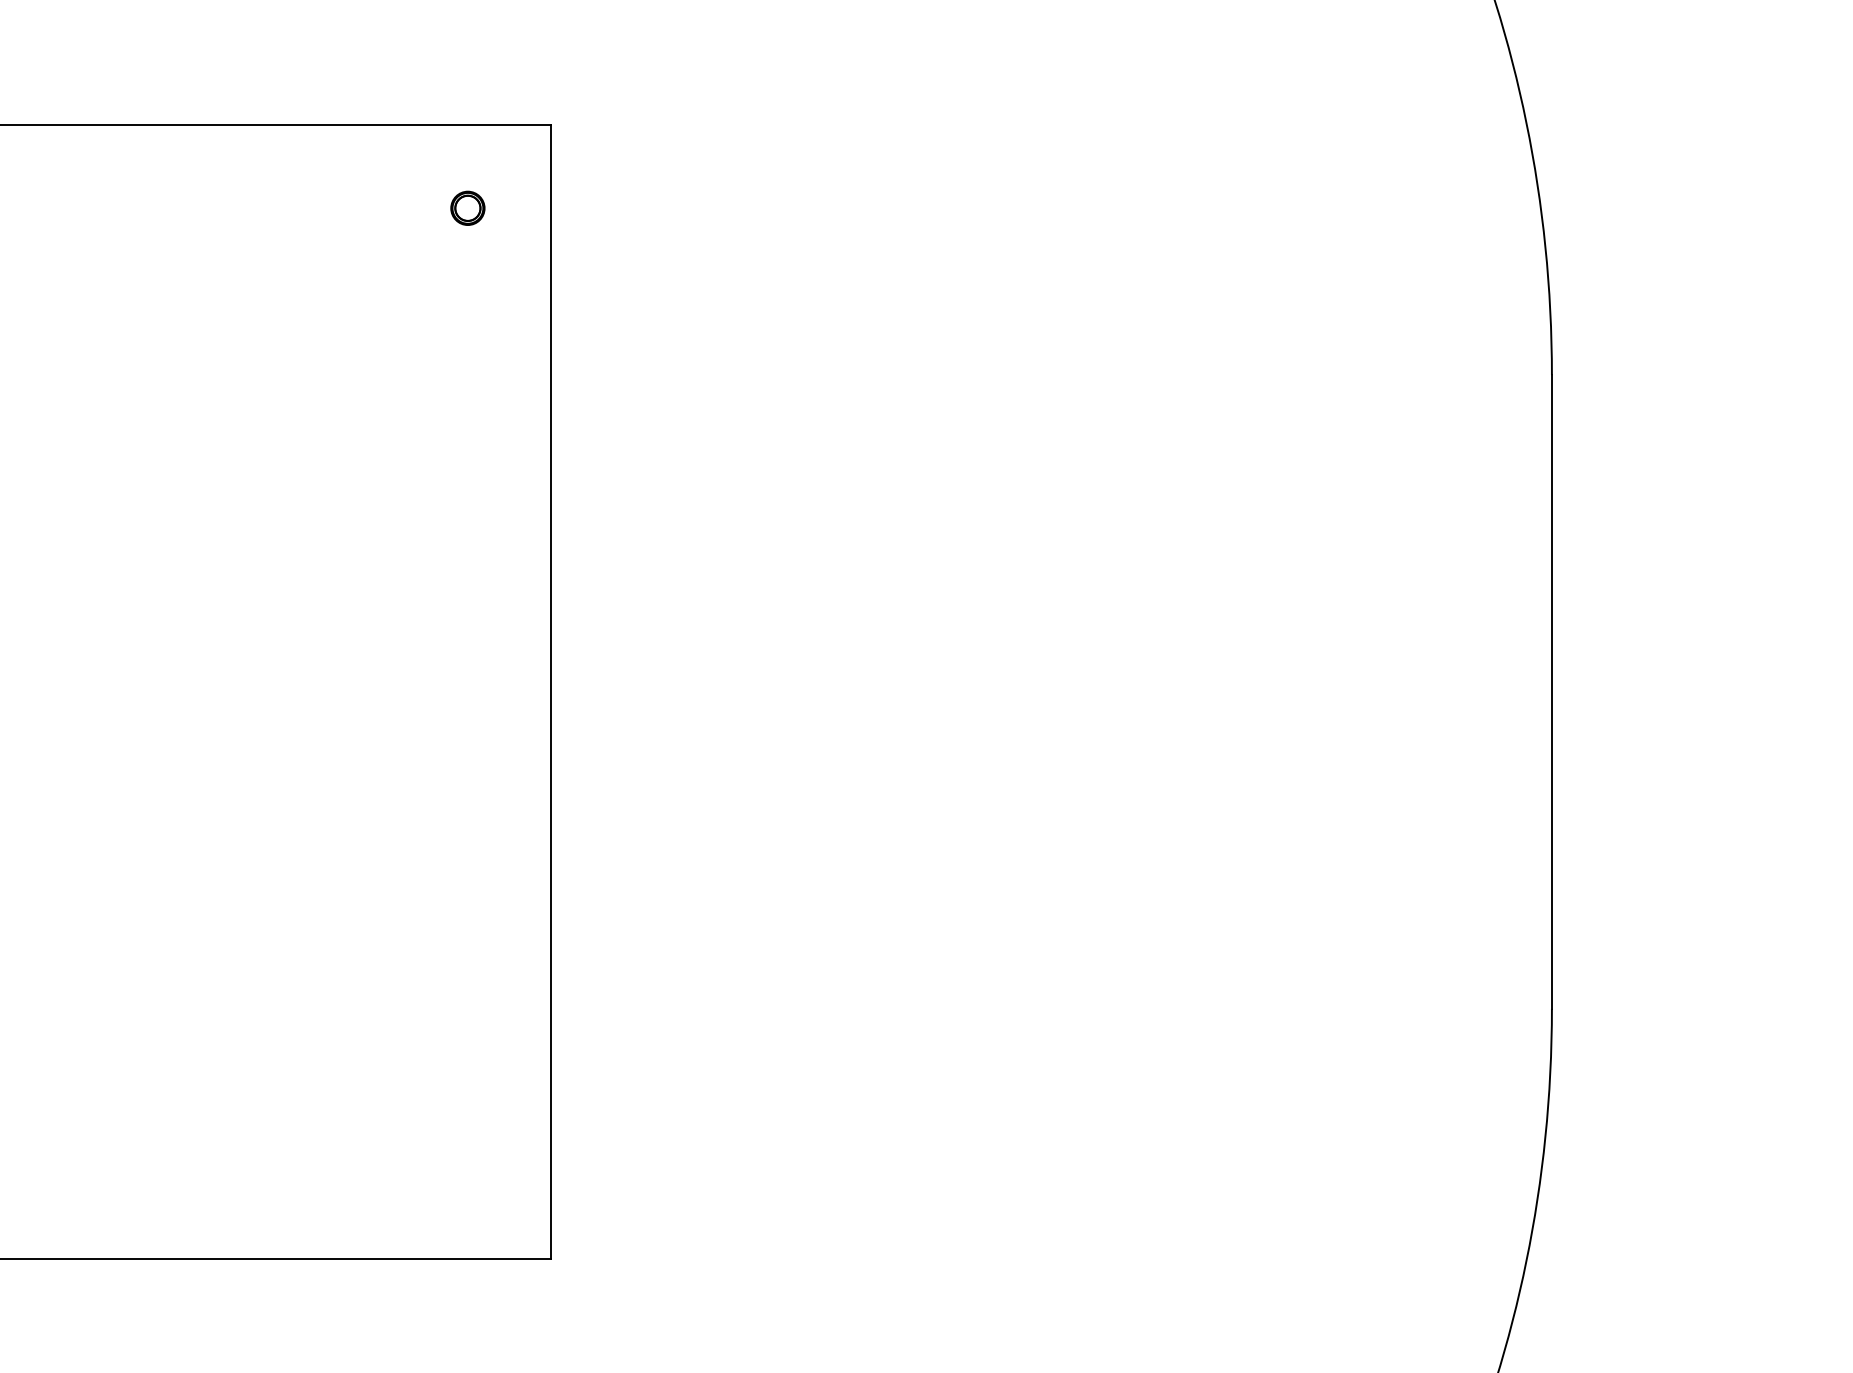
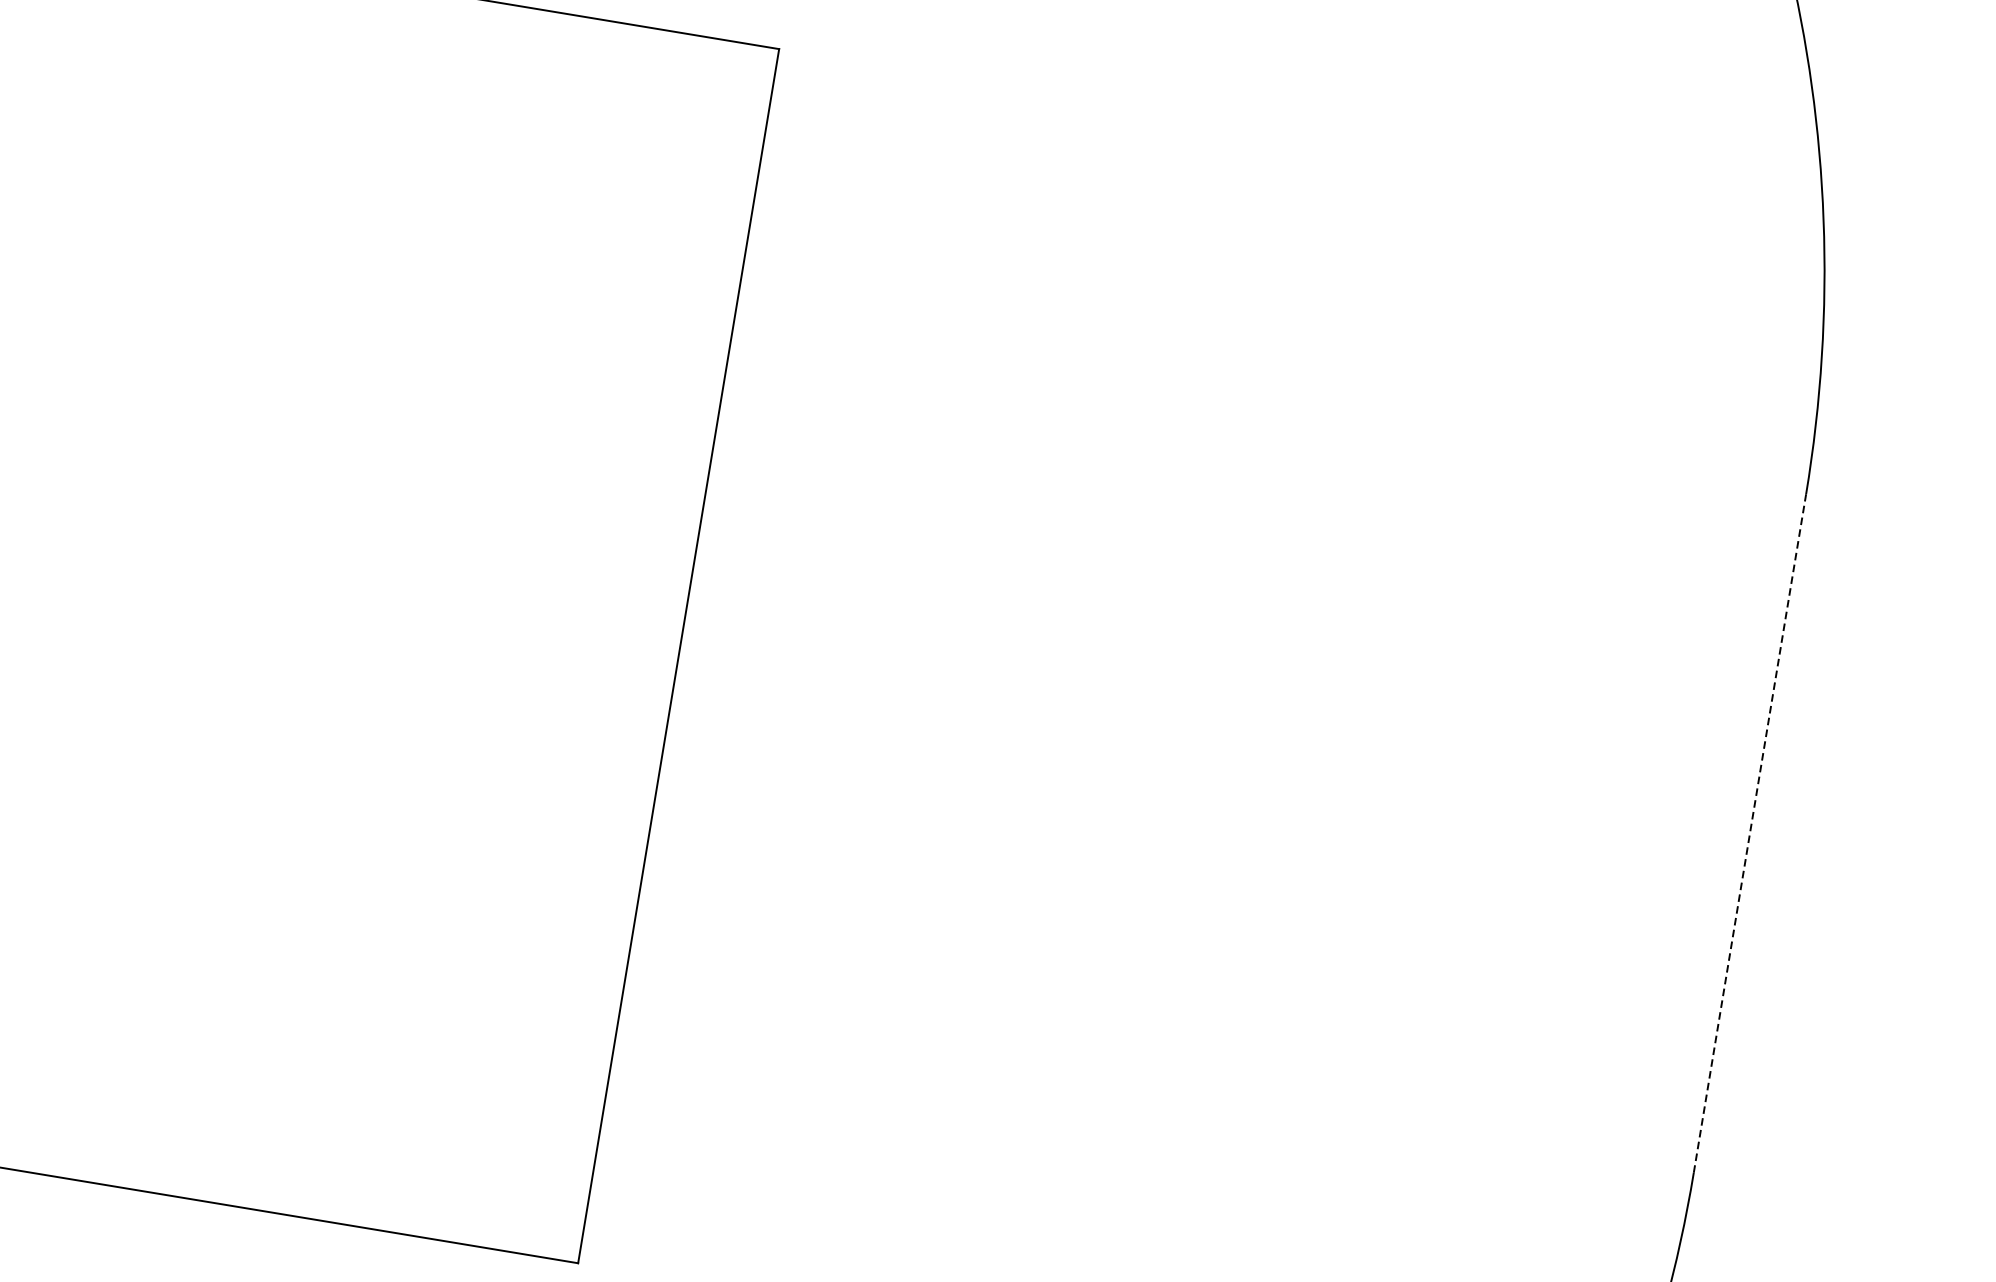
part: (467, 207) -> (674, 122), removed
line: (1551, 691) -> (1749, 832), solid -> dashed

